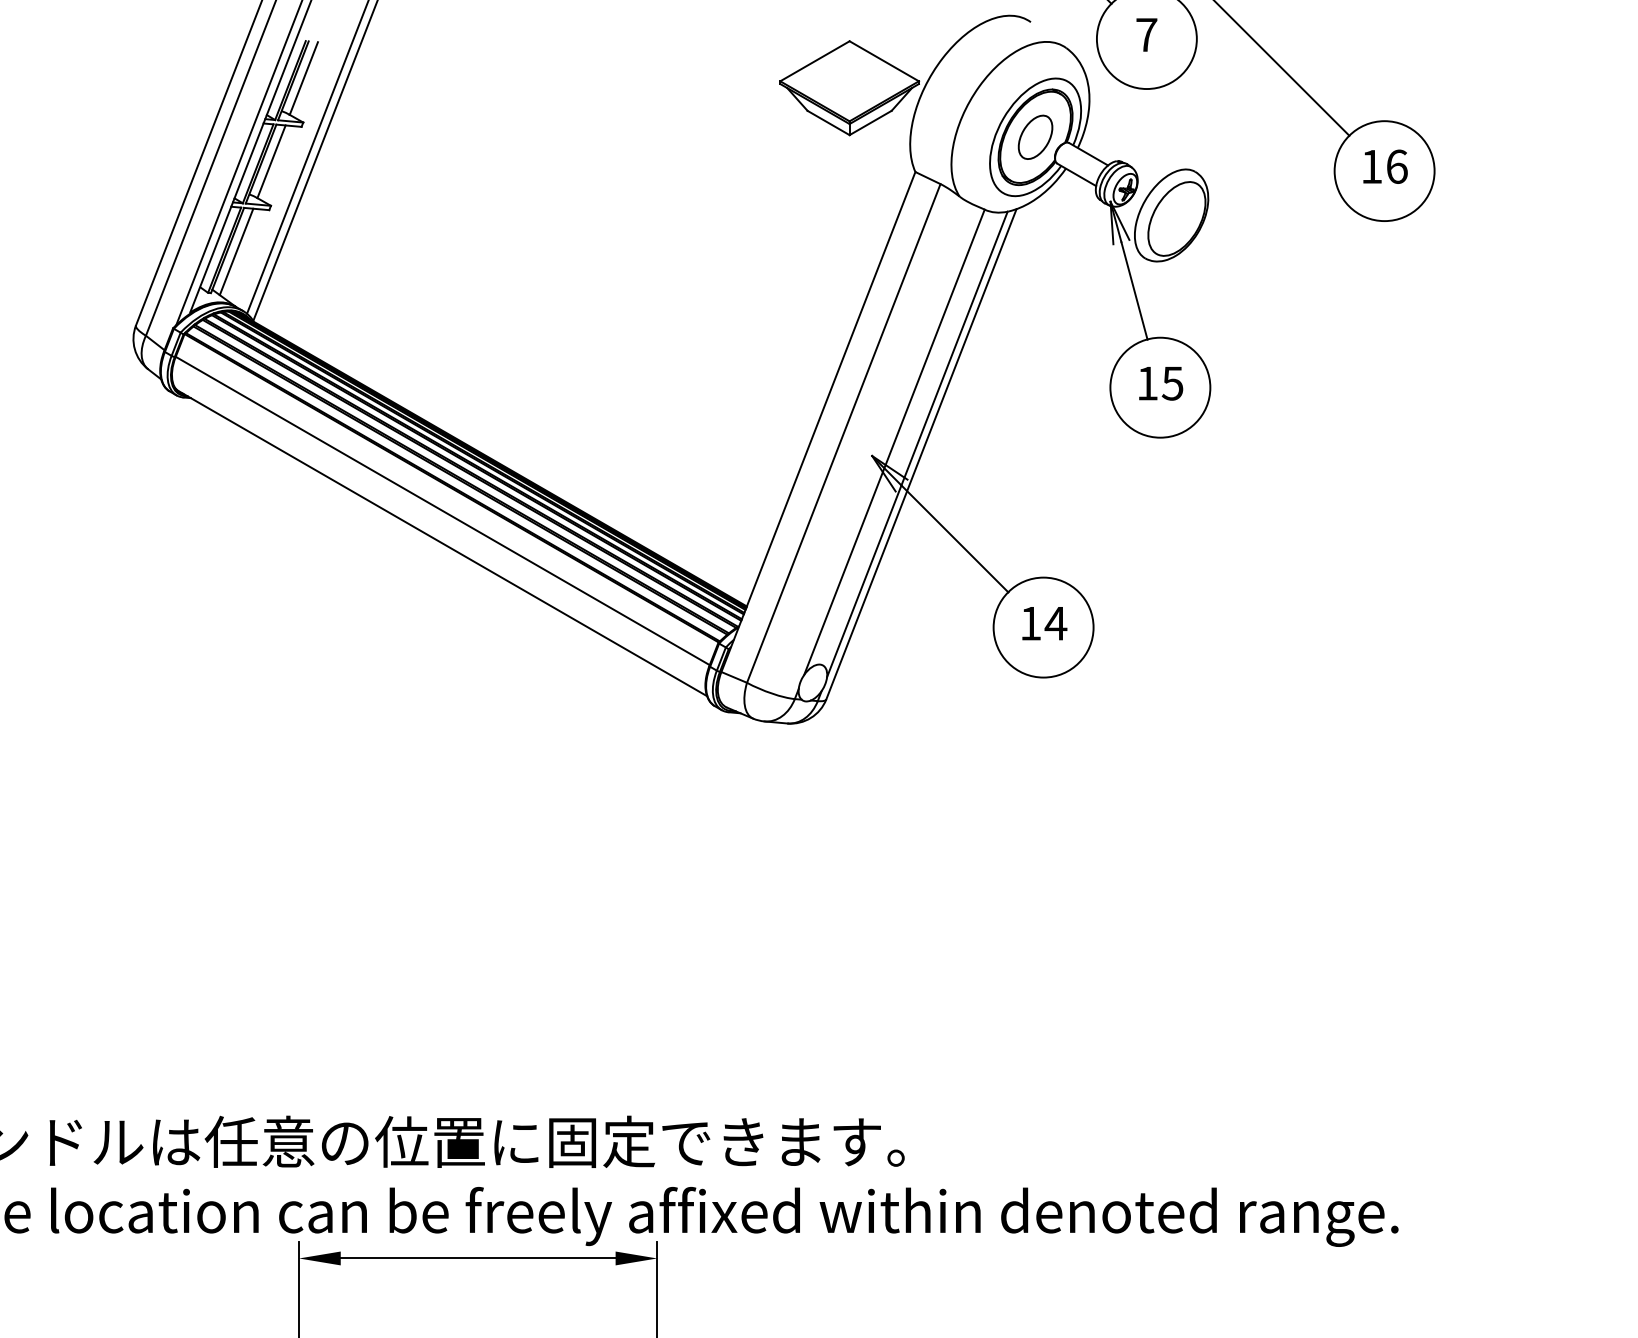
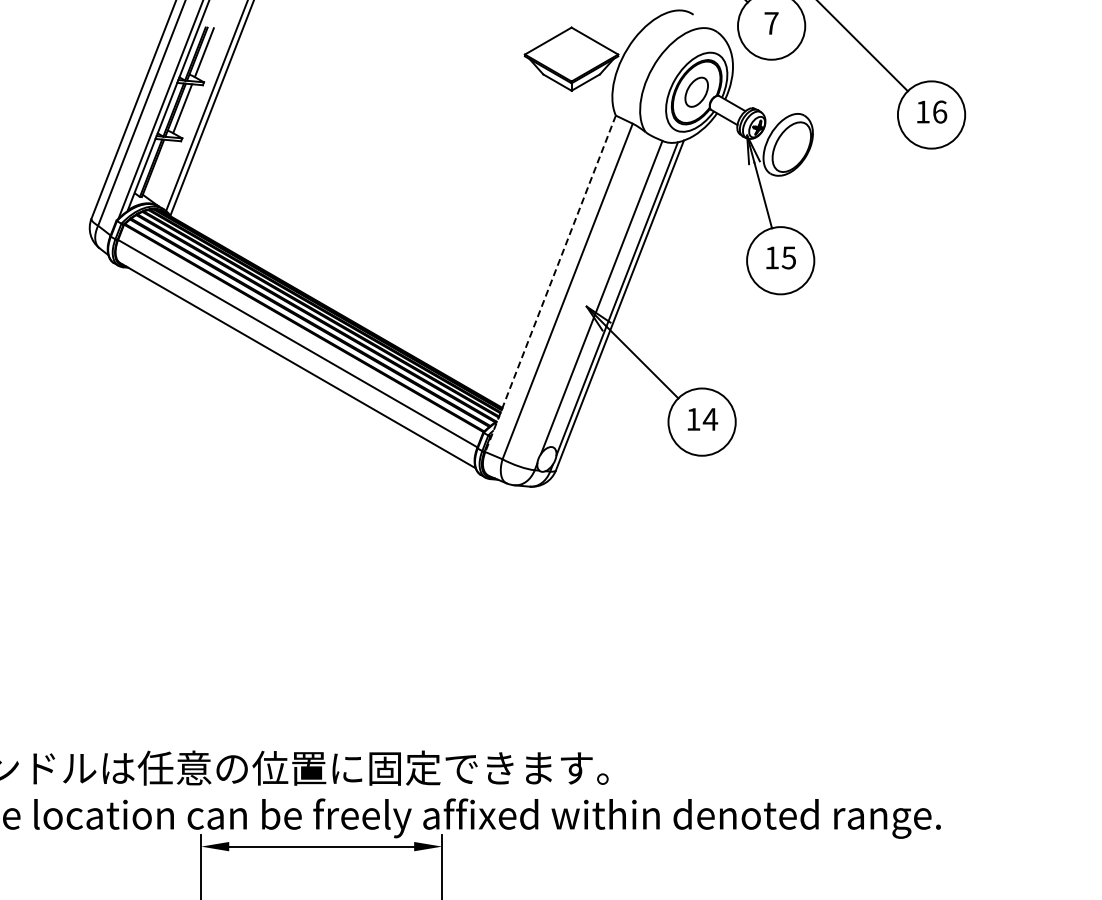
line: (235, 252) -> (158, 169), removed
line: (818, 423) -> (550, 284), solid -> dashed

